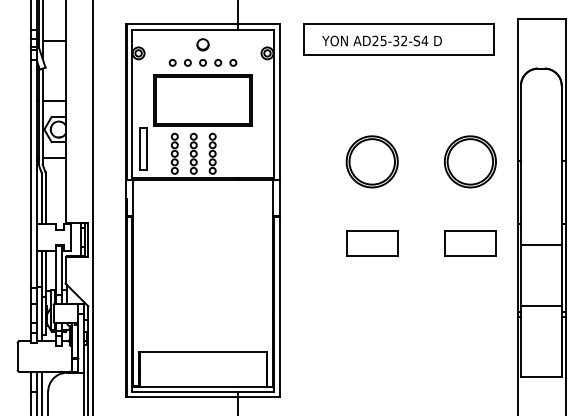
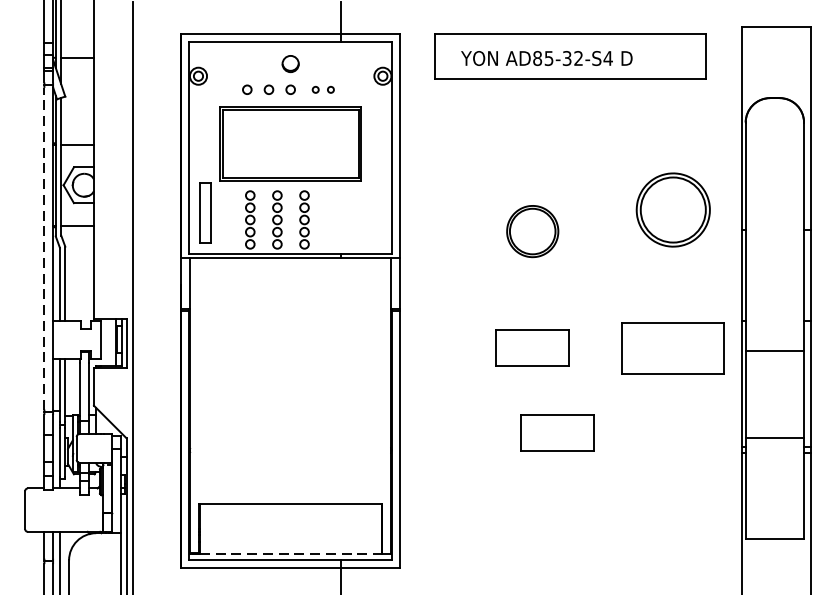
text: (375, 40) -> (537, 57), AD25-32-S4 -> AD85-32-S4
part: (225, 62) -> (322, 89), size x0.7
part: (371, 161) -> (531, 230), size x0.7
part: (470, 161) -> (673, 209), moved
line: (30, 173) -> (43, 248), solid -> dashed
part: (470, 243) -> (673, 348), size x1.4
part: (389, 302) -> (557, 432), added
line: (203, 386) -> (291, 552), solid -> dashed

